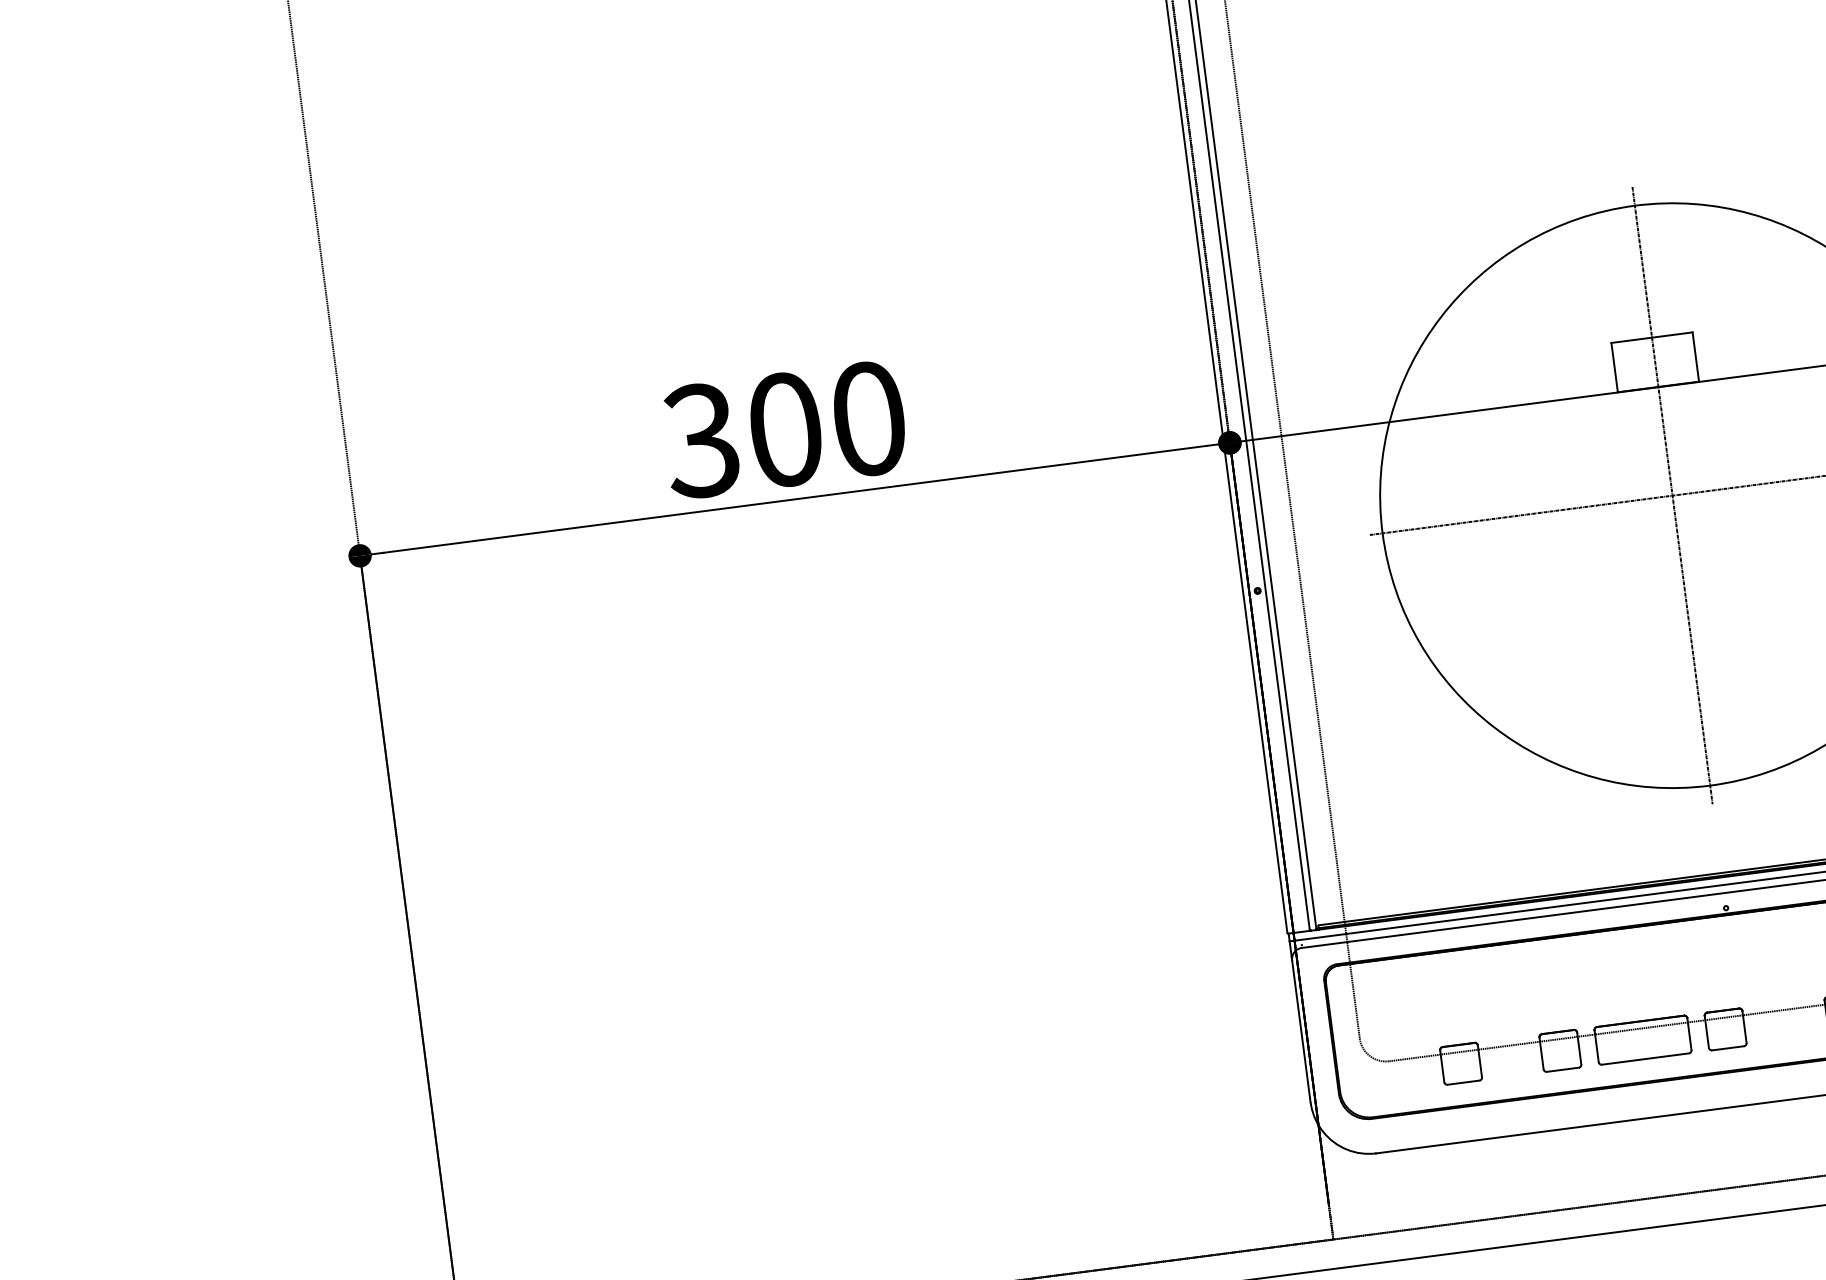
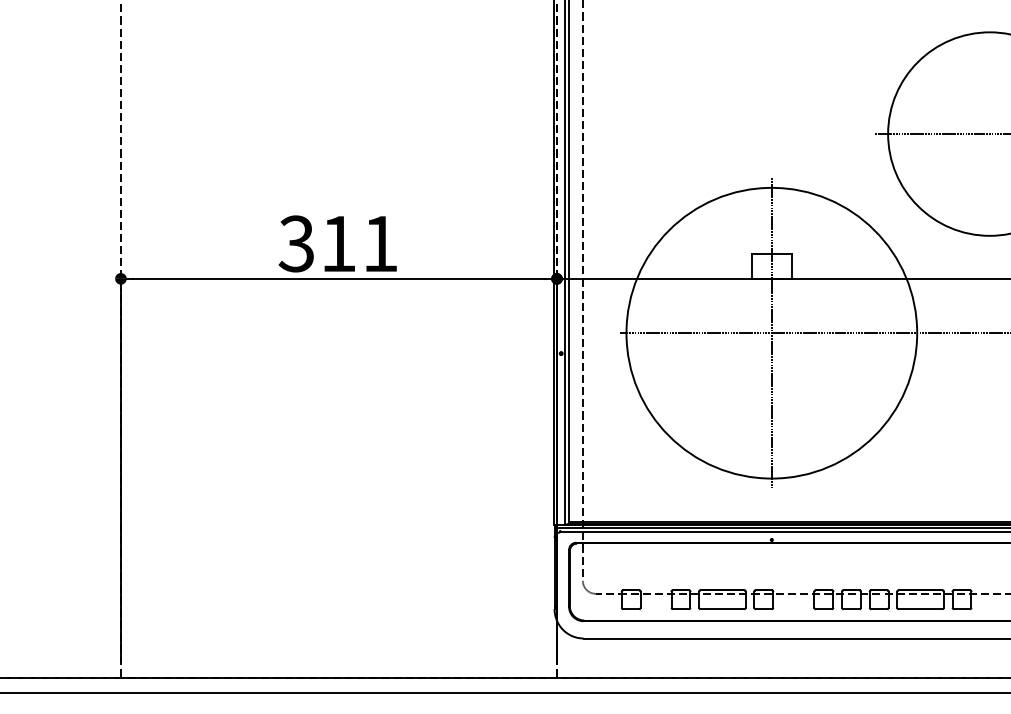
text: (826, 423) -> (359, 243), 300 -> 311

